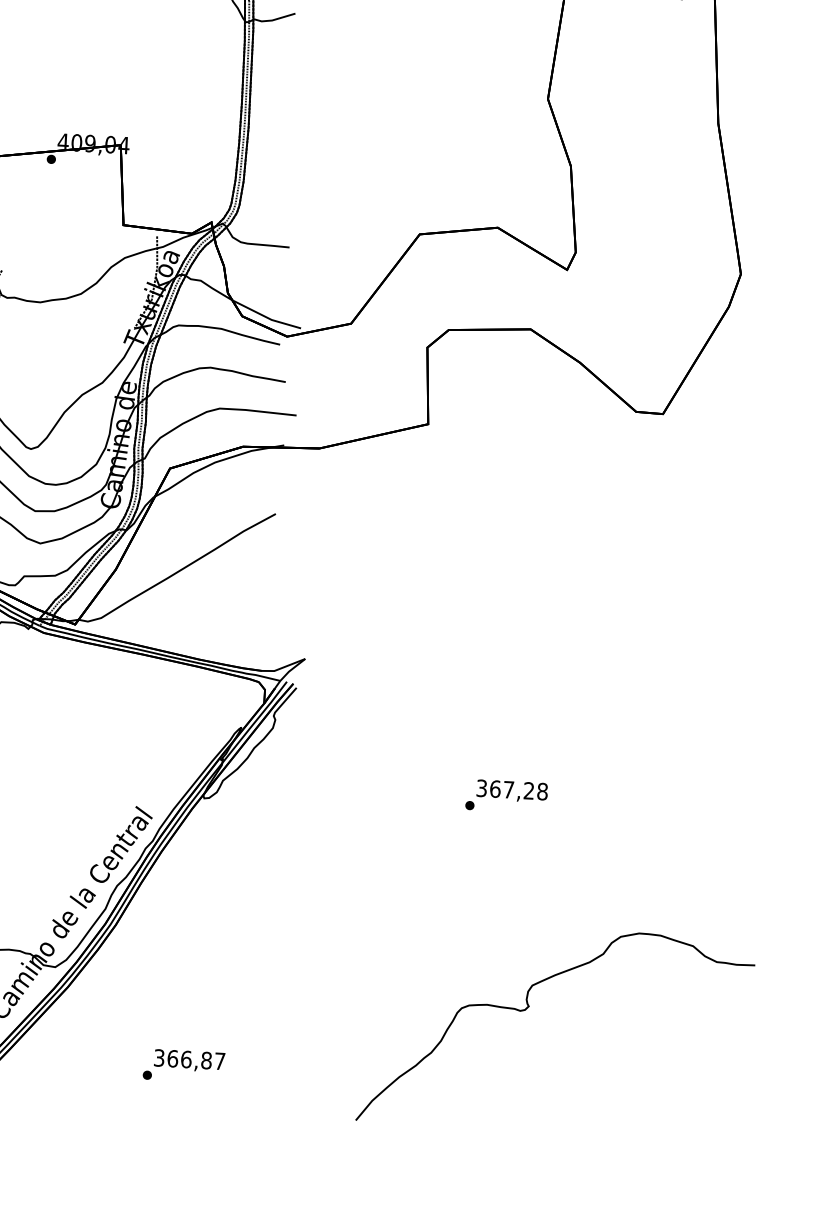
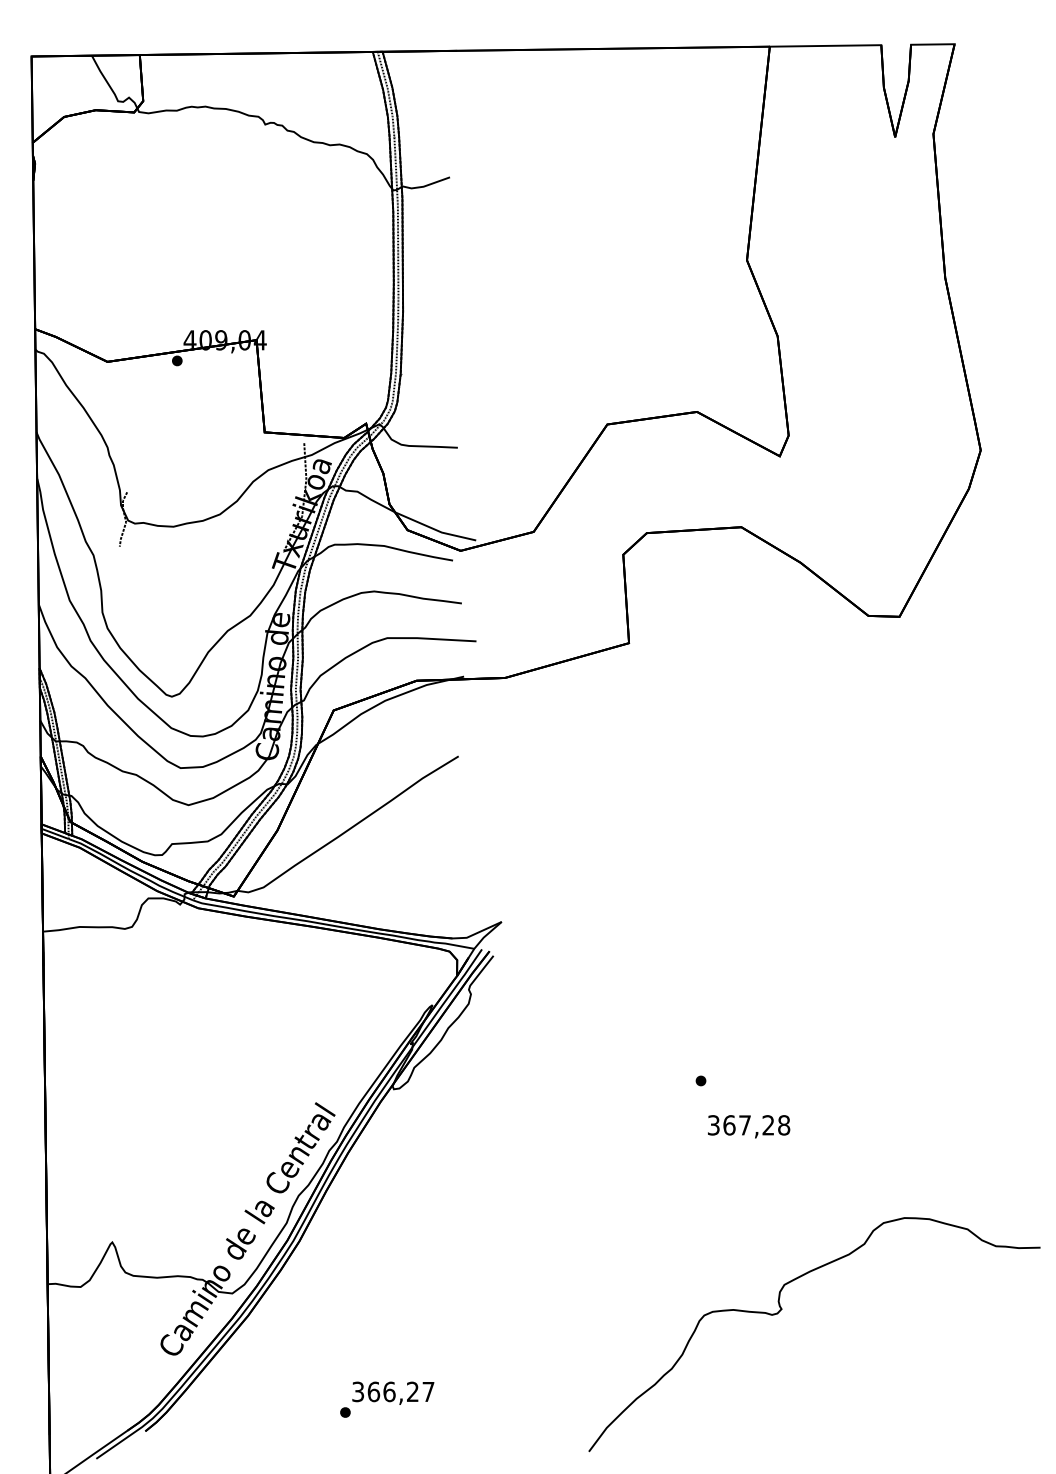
text: (512, 791) -> (749, 1126), moved
text: (206, 1060) -> (412, 1391), 366,87 -> 366,27

